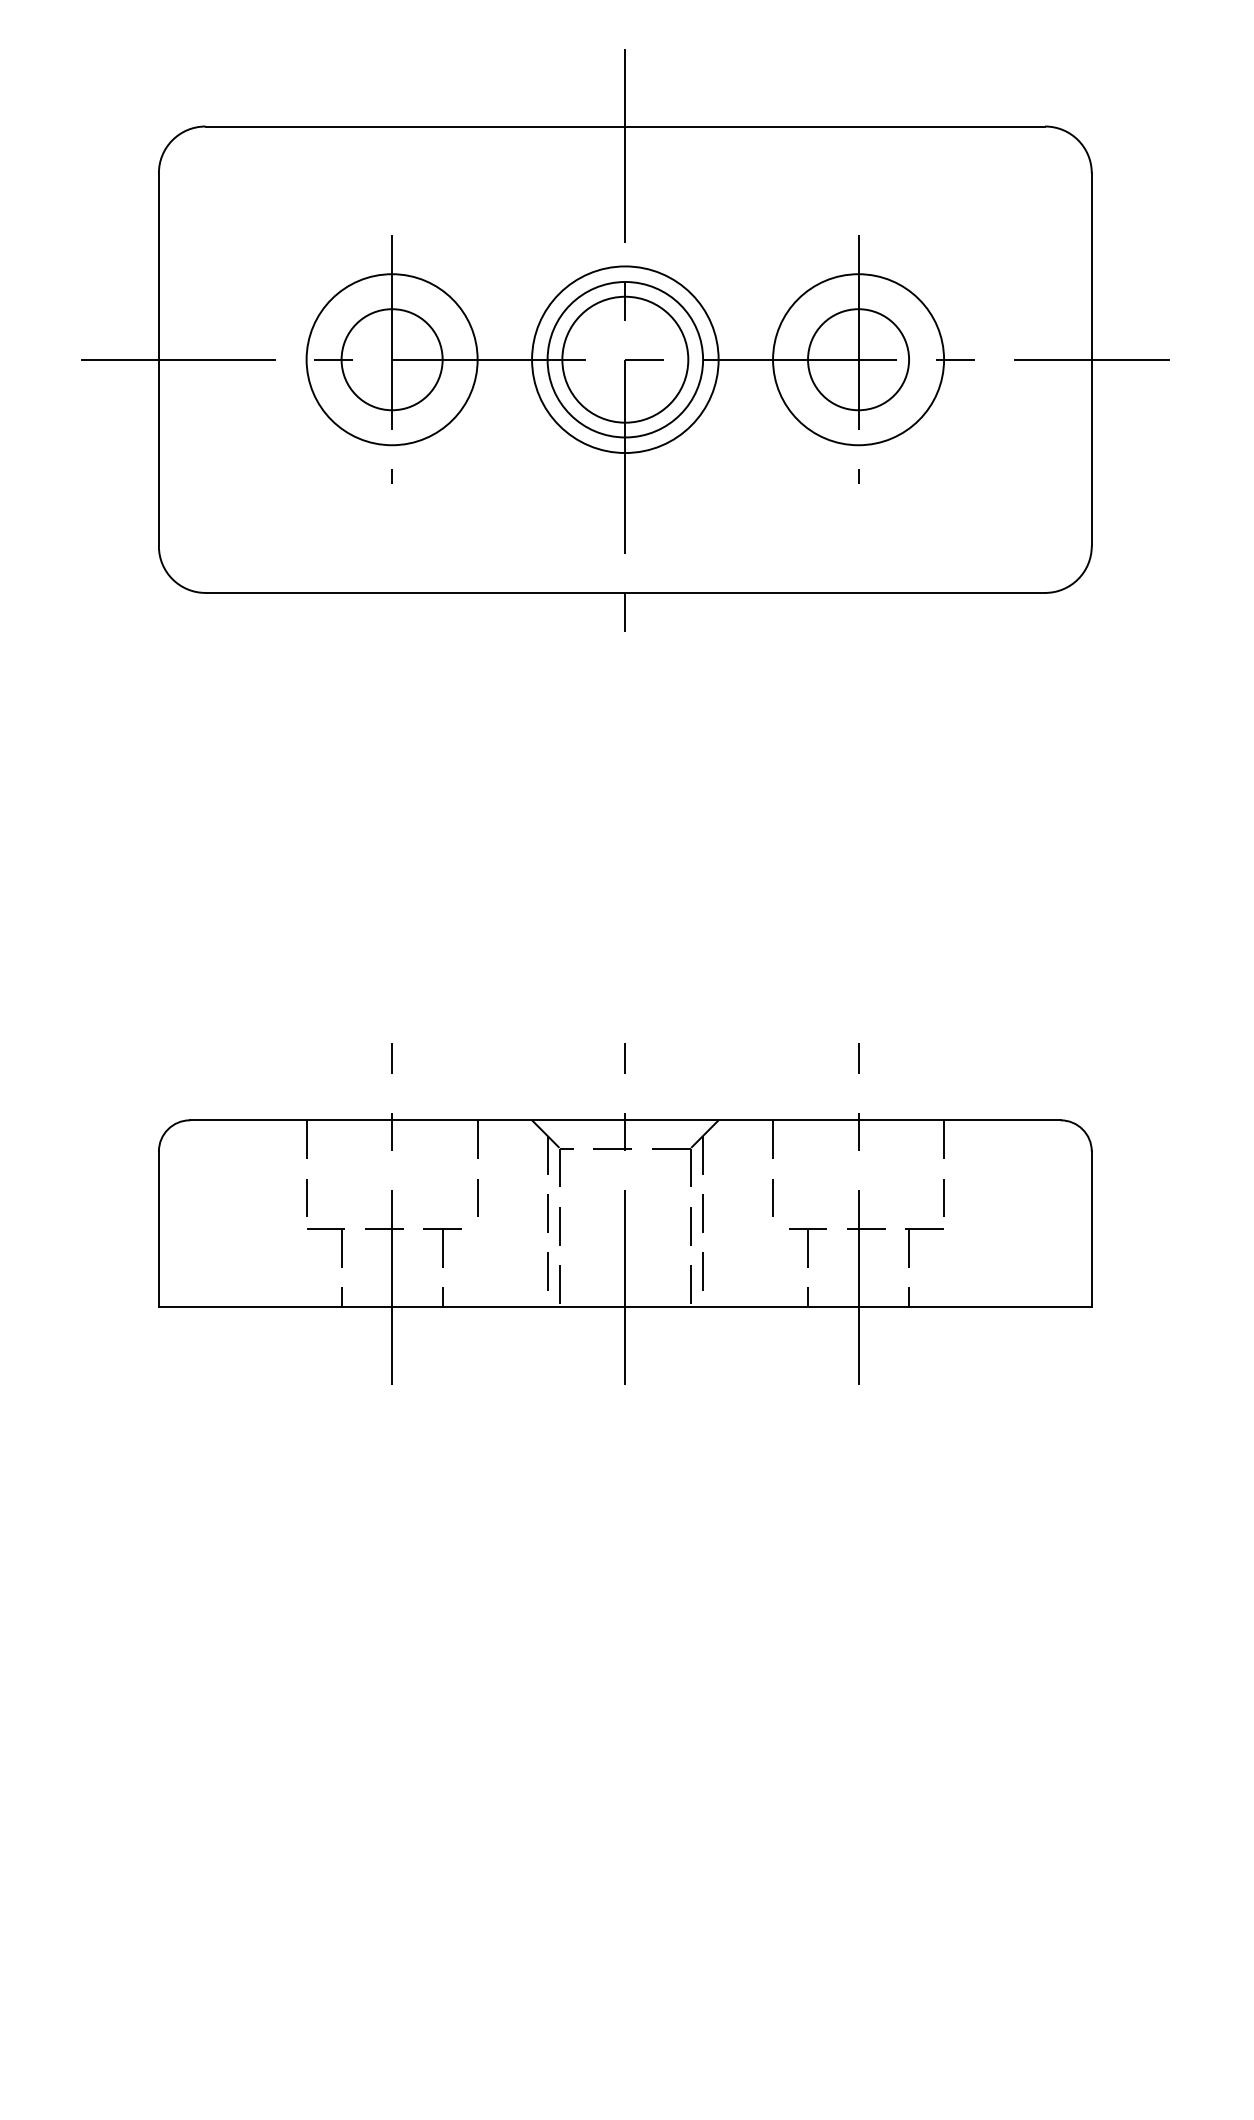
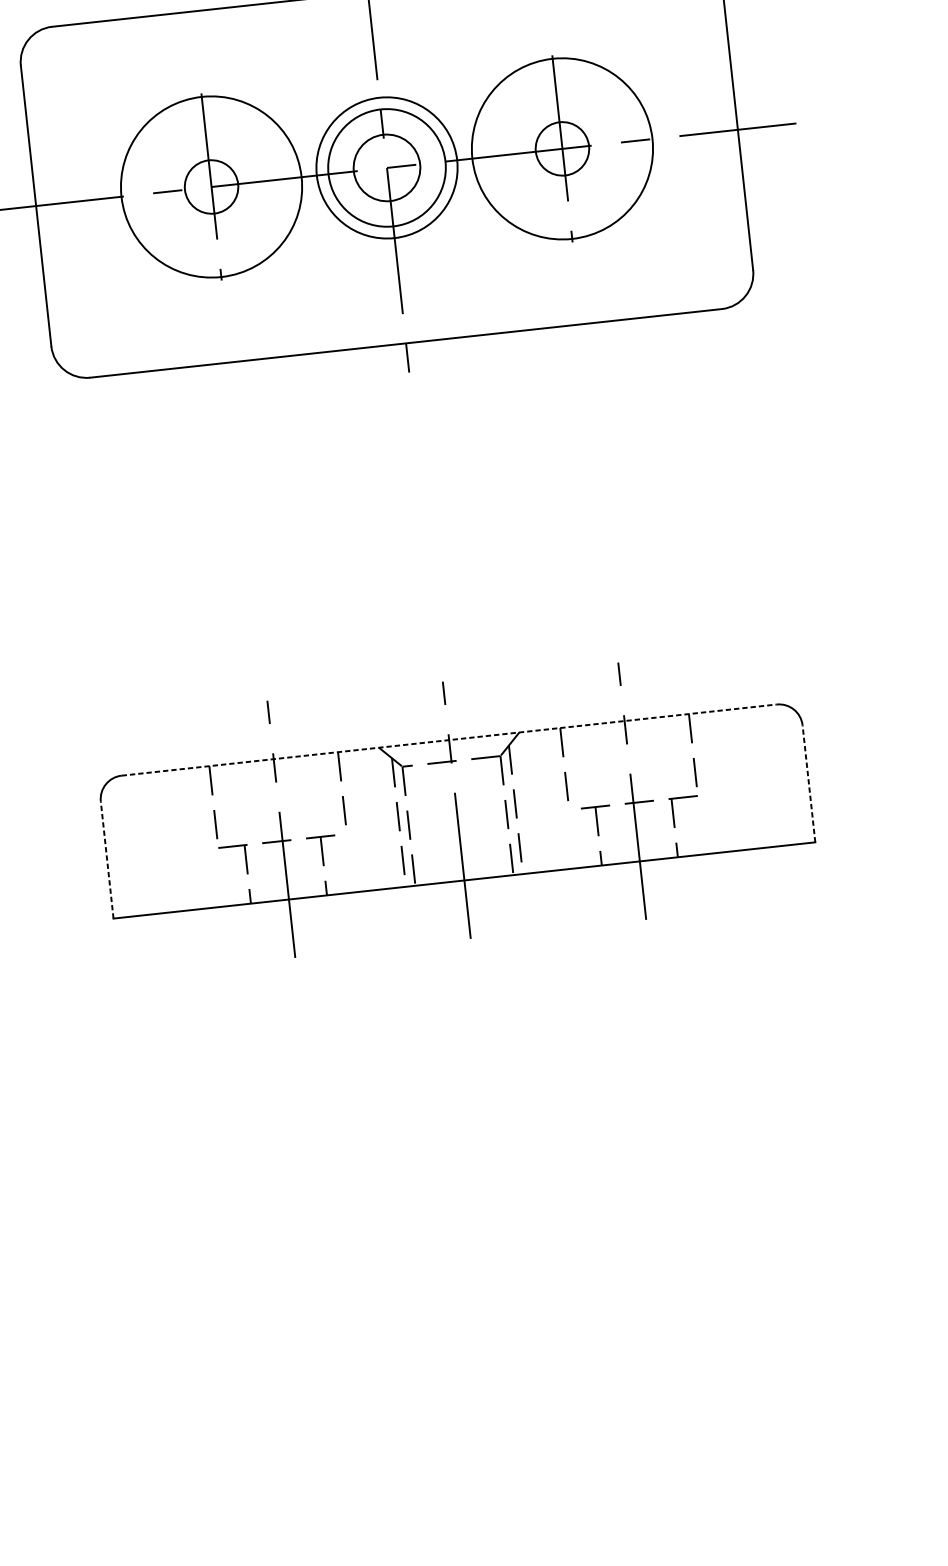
circle: (391, 359) -> (211, 186), size x0.7
circle: (391, 359) -> (211, 186), size x1.4
circle: (625, 359) -> (387, 167), size x0.7
circle: (858, 359) -> (562, 148), size x0.7
circle: (858, 359) -> (562, 148), size x1.4
line: (625, 1120) -> (449, 740), solid -> dashed
line: (158, 1229) -> (106, 860), solid -> dashed
line: (1091, 1229) -> (808, 784), solid -> dashed

